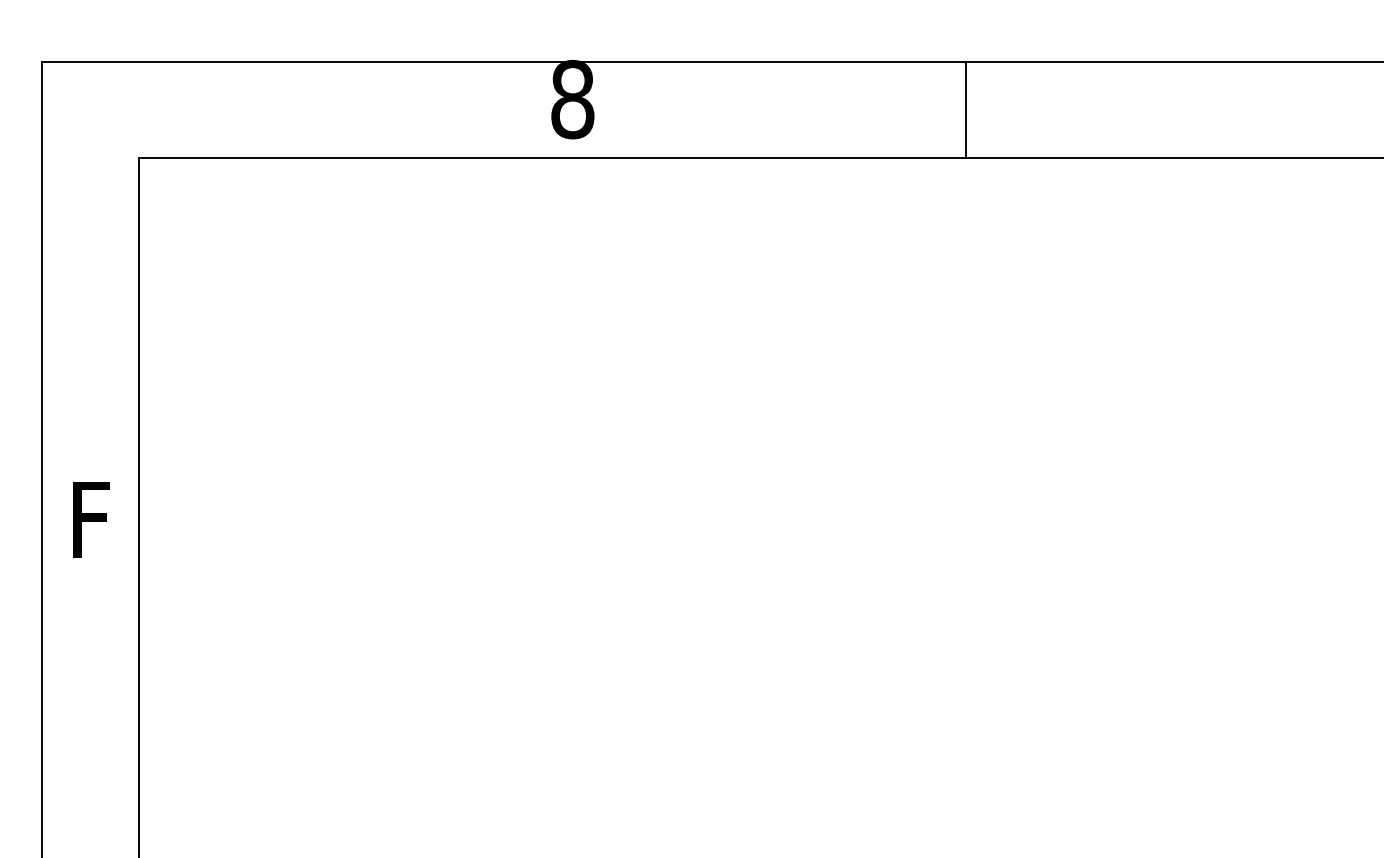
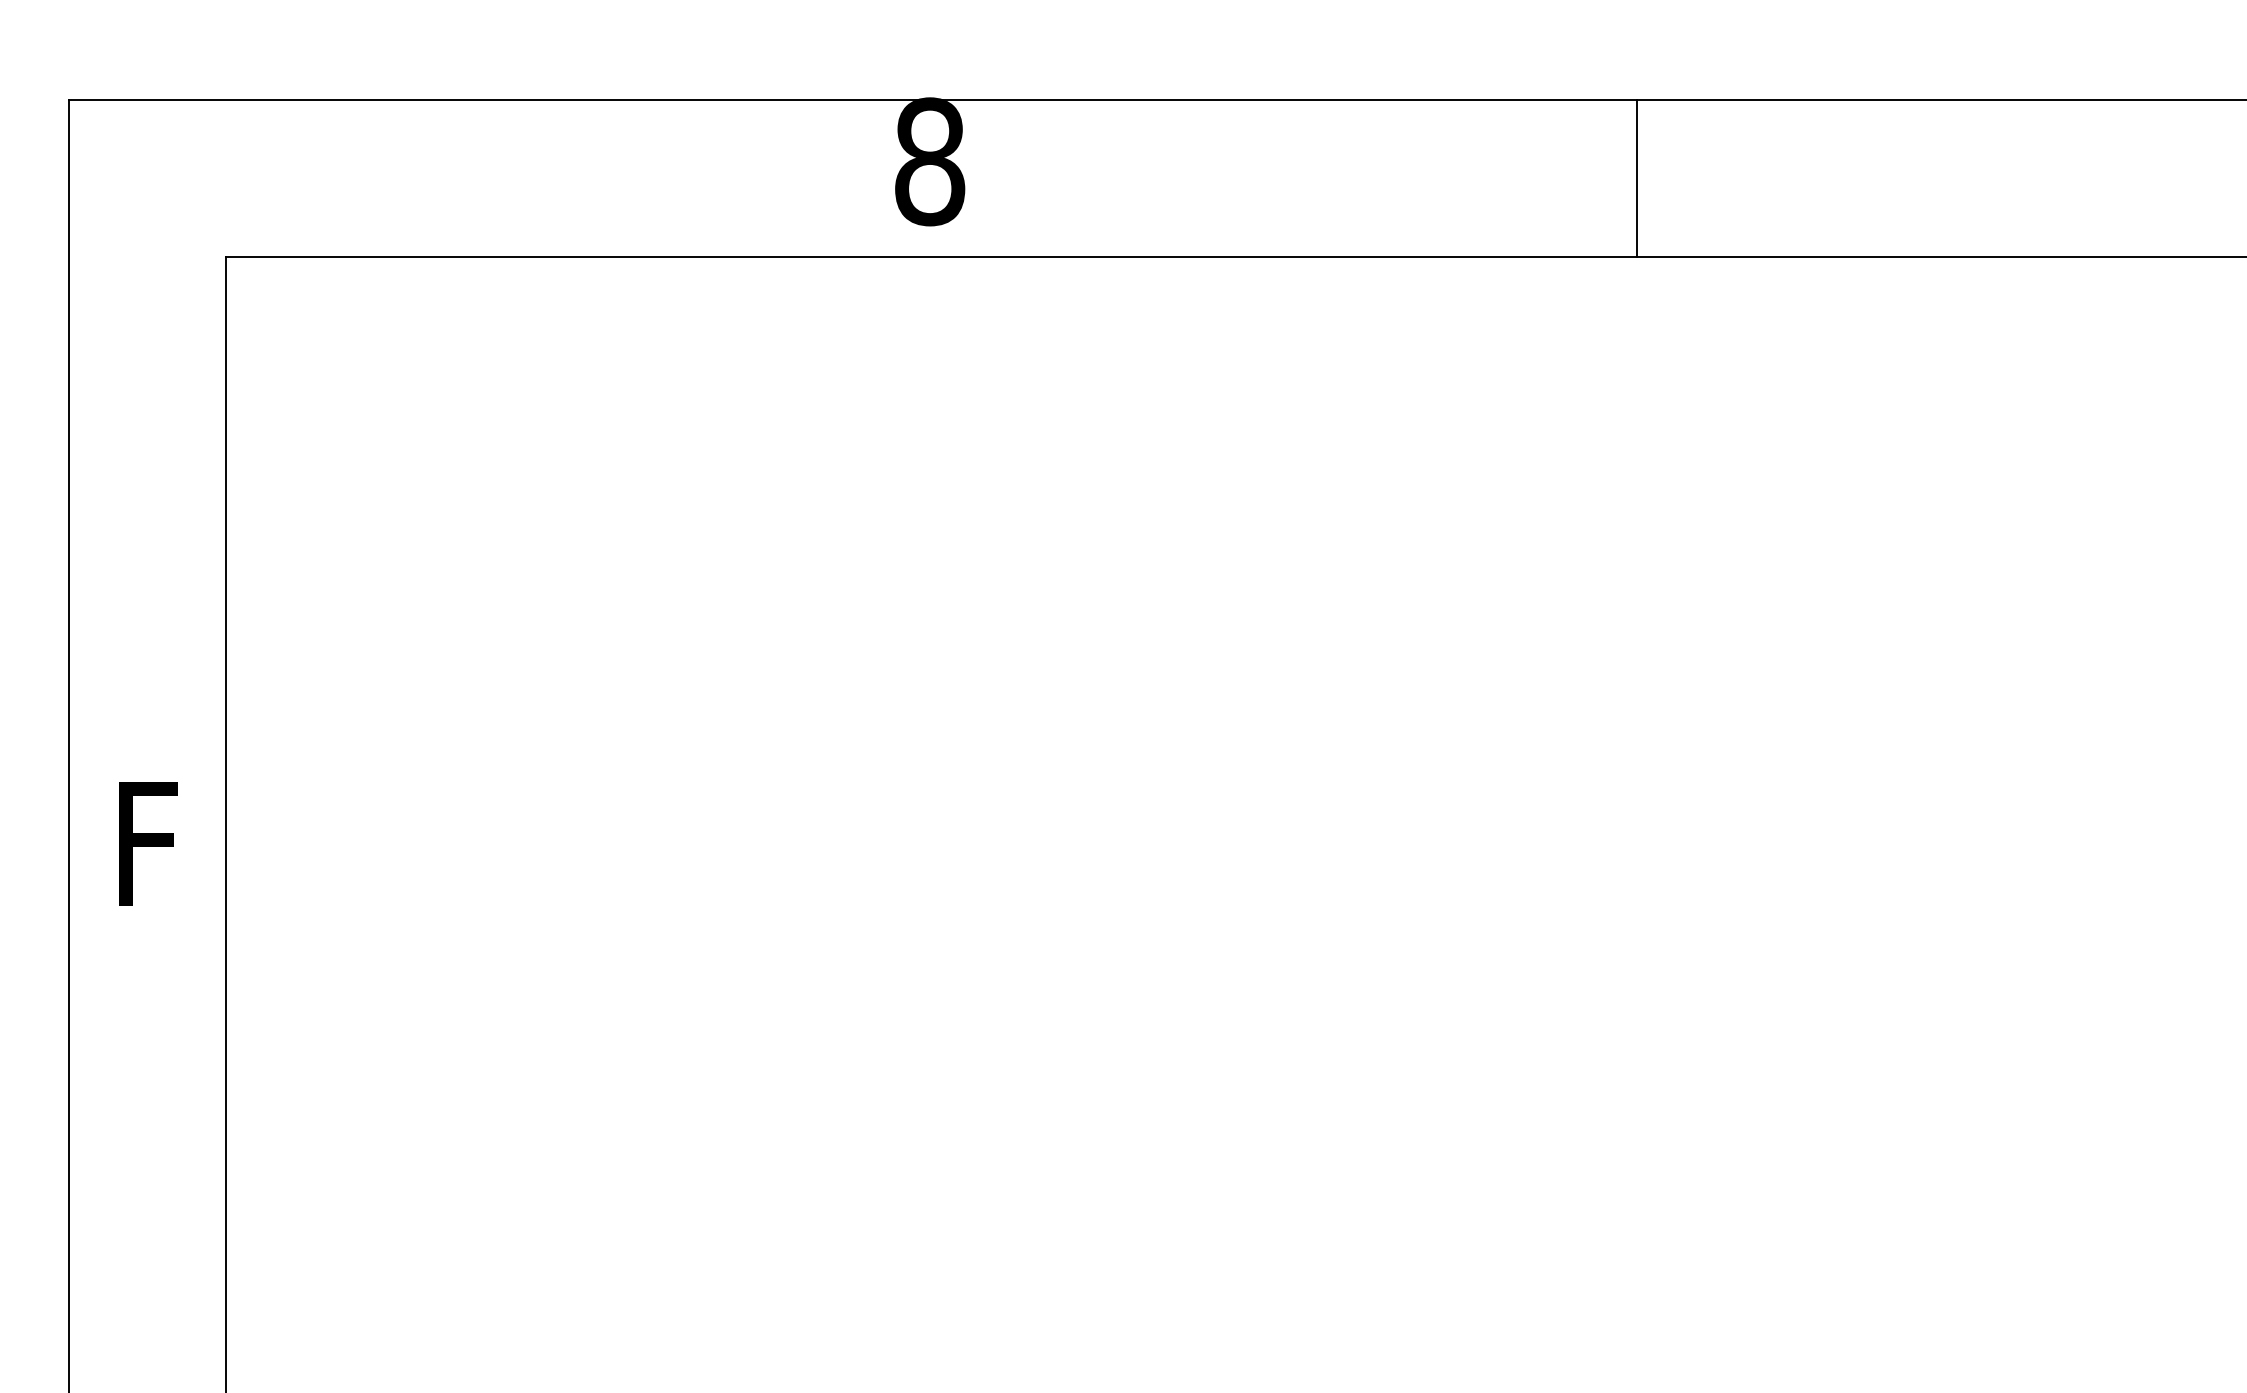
line: (965, 109) -> (1637, 177), moved

